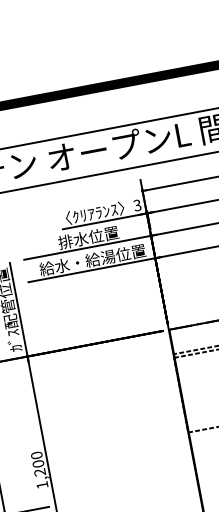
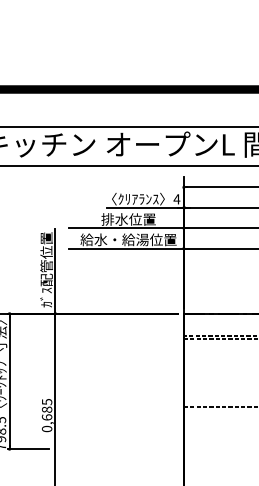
text: (137, 205) -> (176, 199), 3 -> 4
text: (38, 470) -> (46, 415), 1,200 -> 0,685

